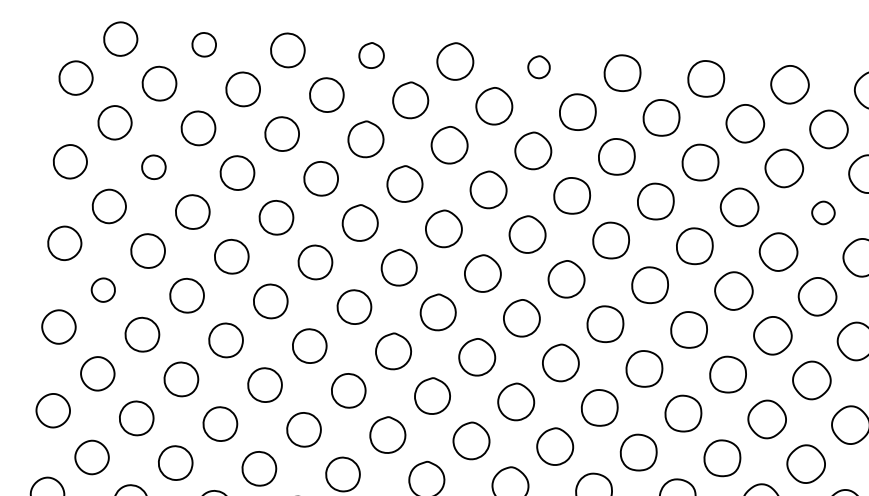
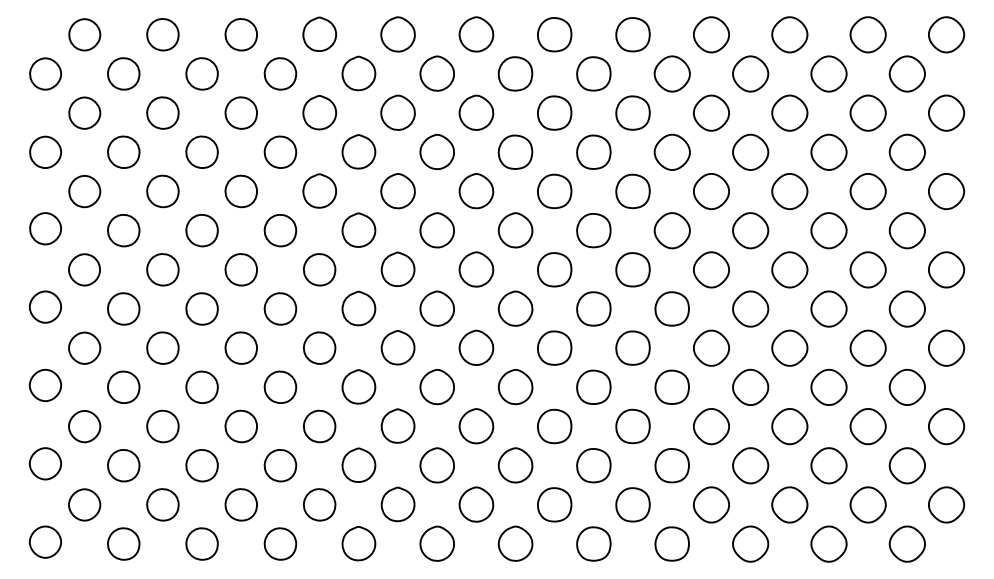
part: (203, 44) -> (162, 34), size x1.43
part: (371, 54) -> (319, 33), size x1.43
part: (539, 67) -> (476, 34), size x1.67
part: (153, 166) -> (123, 151), size x1.43
part: (823, 212) -> (750, 151), size x1.67
part: (103, 289) -> (84, 269), size x1.43

